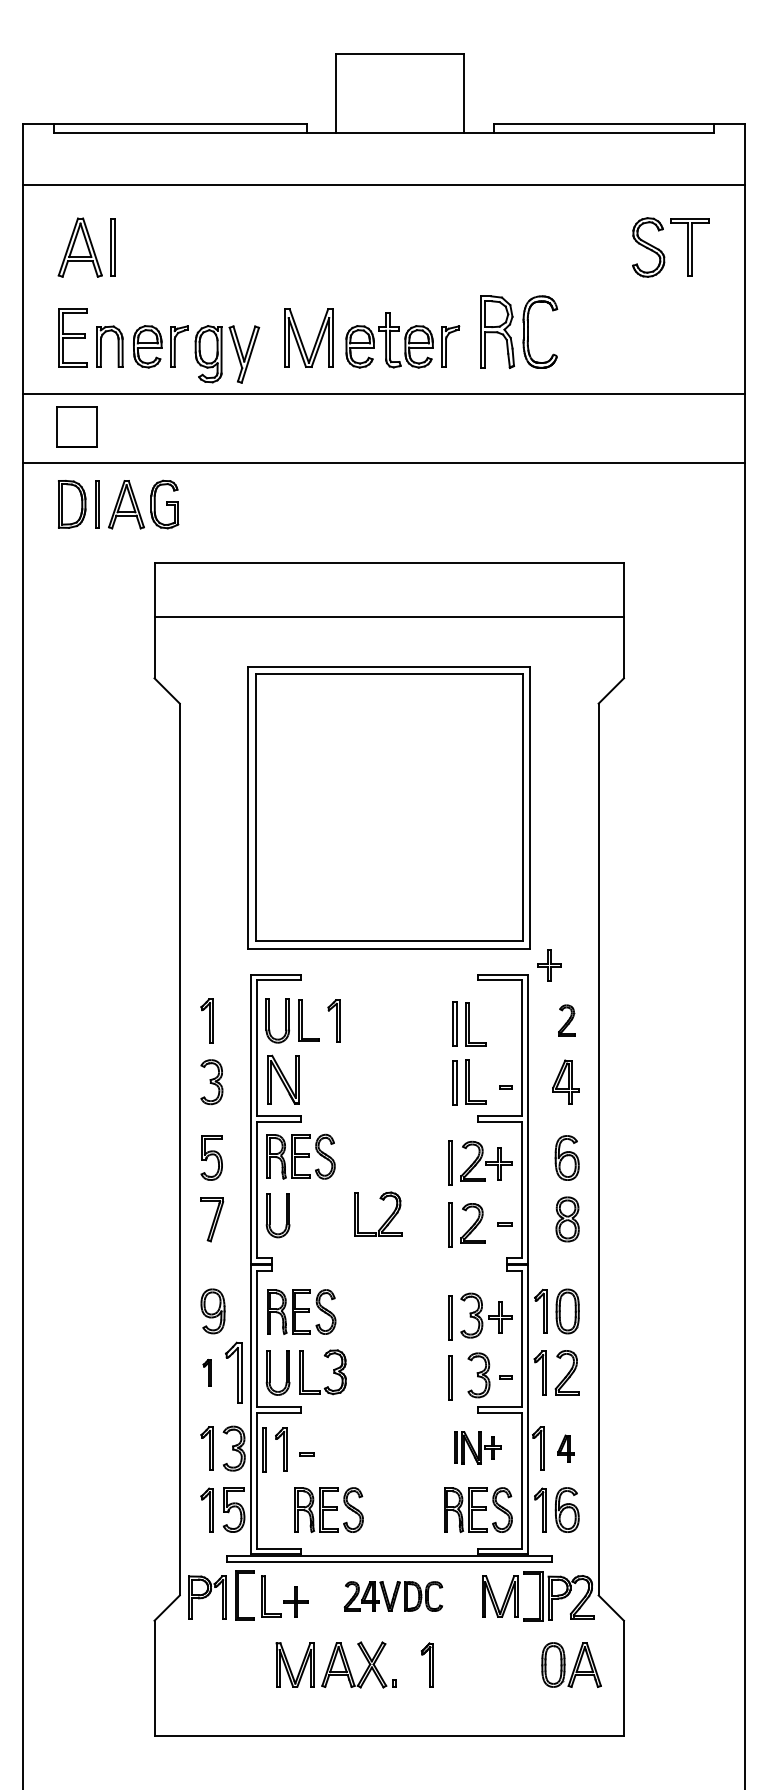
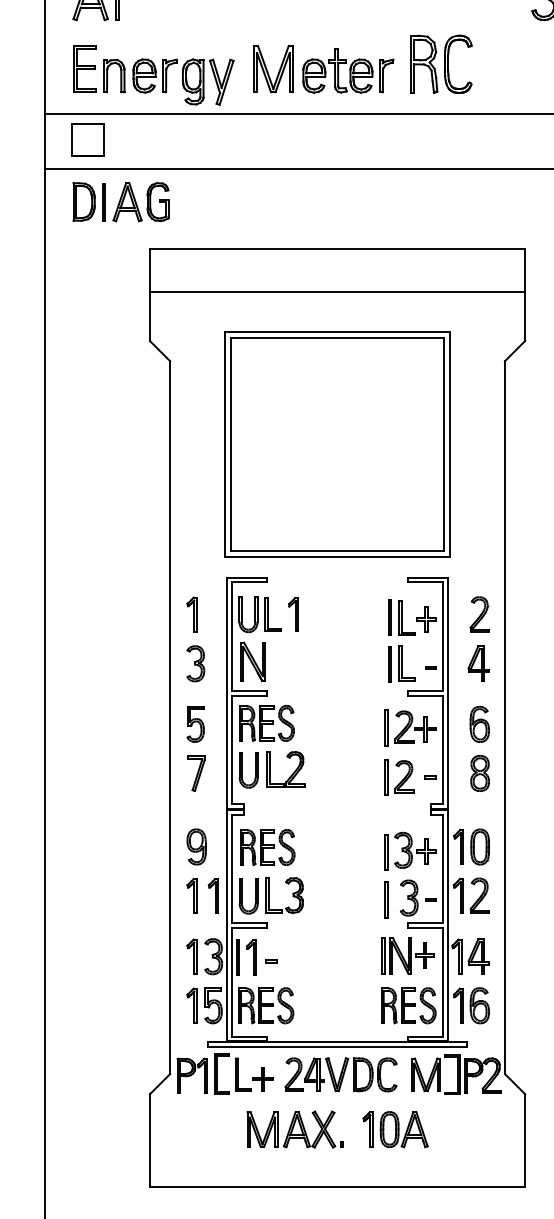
part: (549, 965) -> (426, 619), moved
part: (566, 1020) -> (479, 614), size x1.43
part: (387, 1218) -> (293, 772), moved
part: (206, 1372) -> (191, 895), size x1.67
part: (233, 1372) -> (213, 895), size x0.71
part: (477, 1447) -> (408, 955), size x1.43
part: (565, 1448) -> (478, 956), size x1.67
part: (328, 1510) -> (265, 1006), moved
part: (393, 1596) -> (340, 1074), size x1.43
part: (571, 1664) -> (404, 1129), moved

